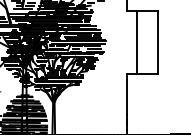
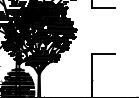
line: (136, 42) -> (99, 30), removed
line: (157, 42) -> (114, 30), removed

